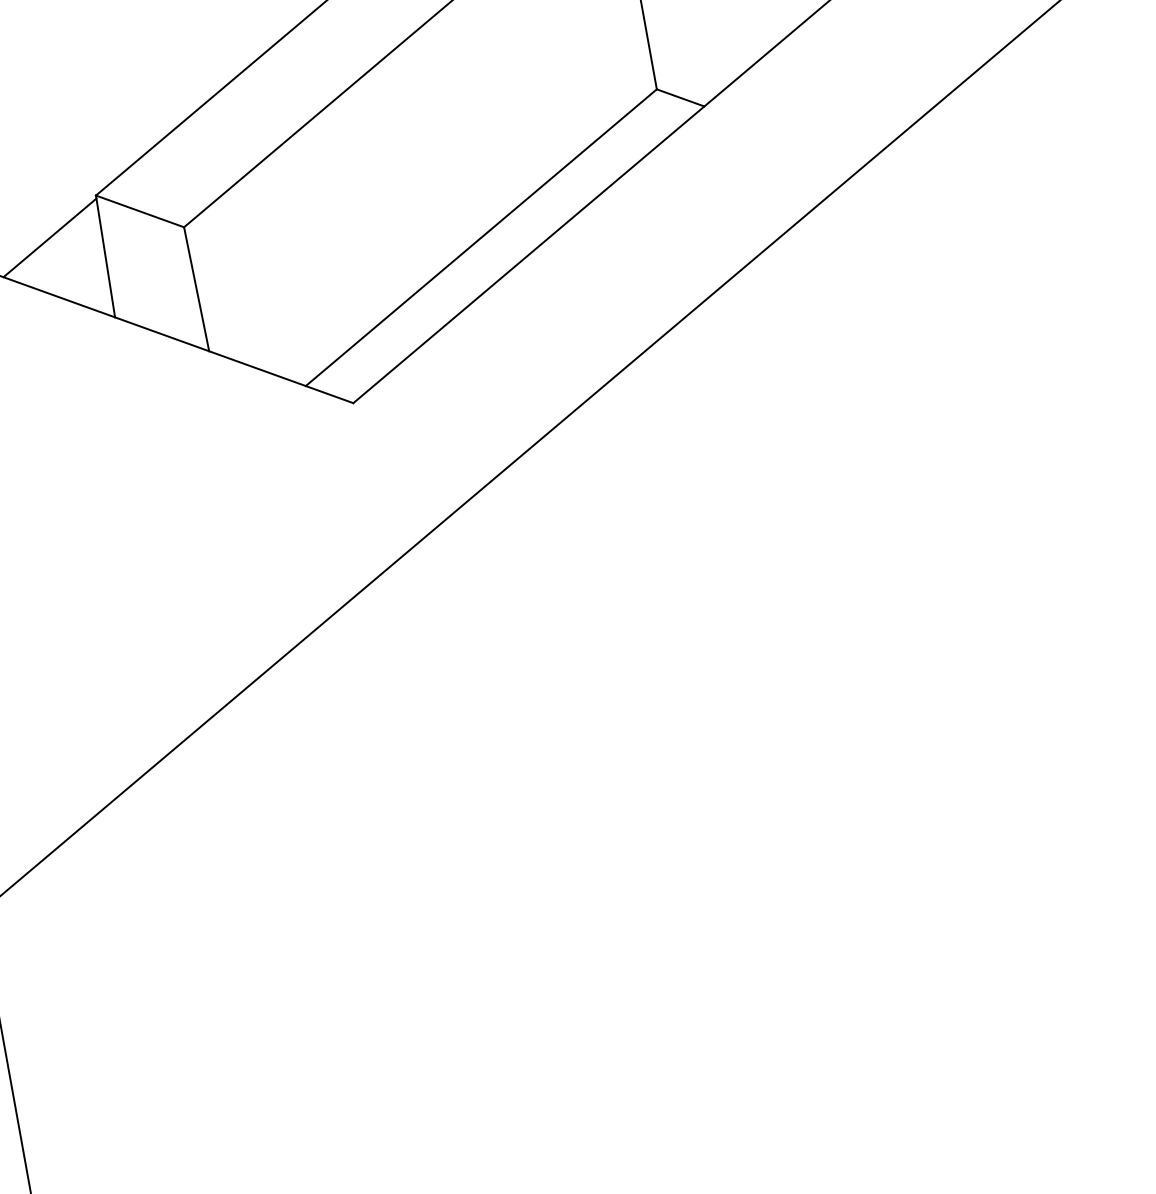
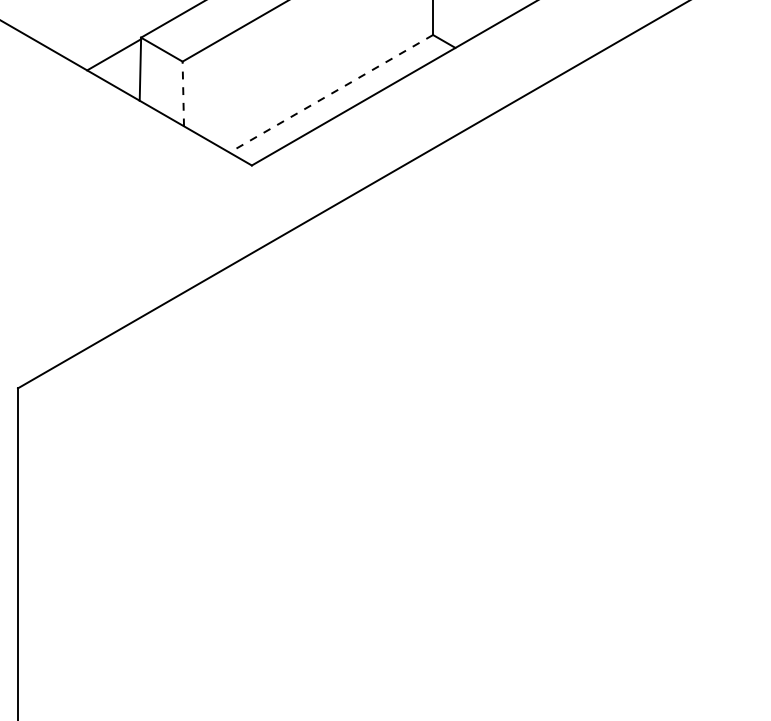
line: (481, 237) -> (331, 93), solid -> dashed
line: (196, 288) -> (183, 93), solid -> dashed

